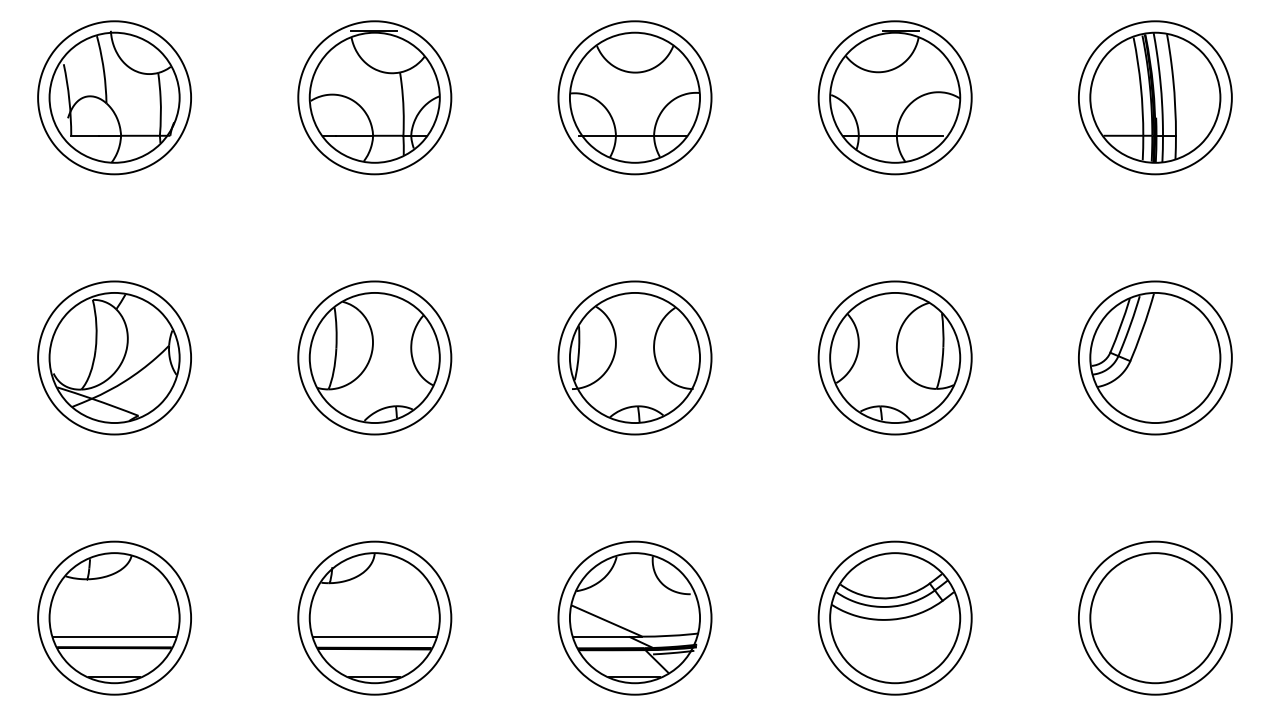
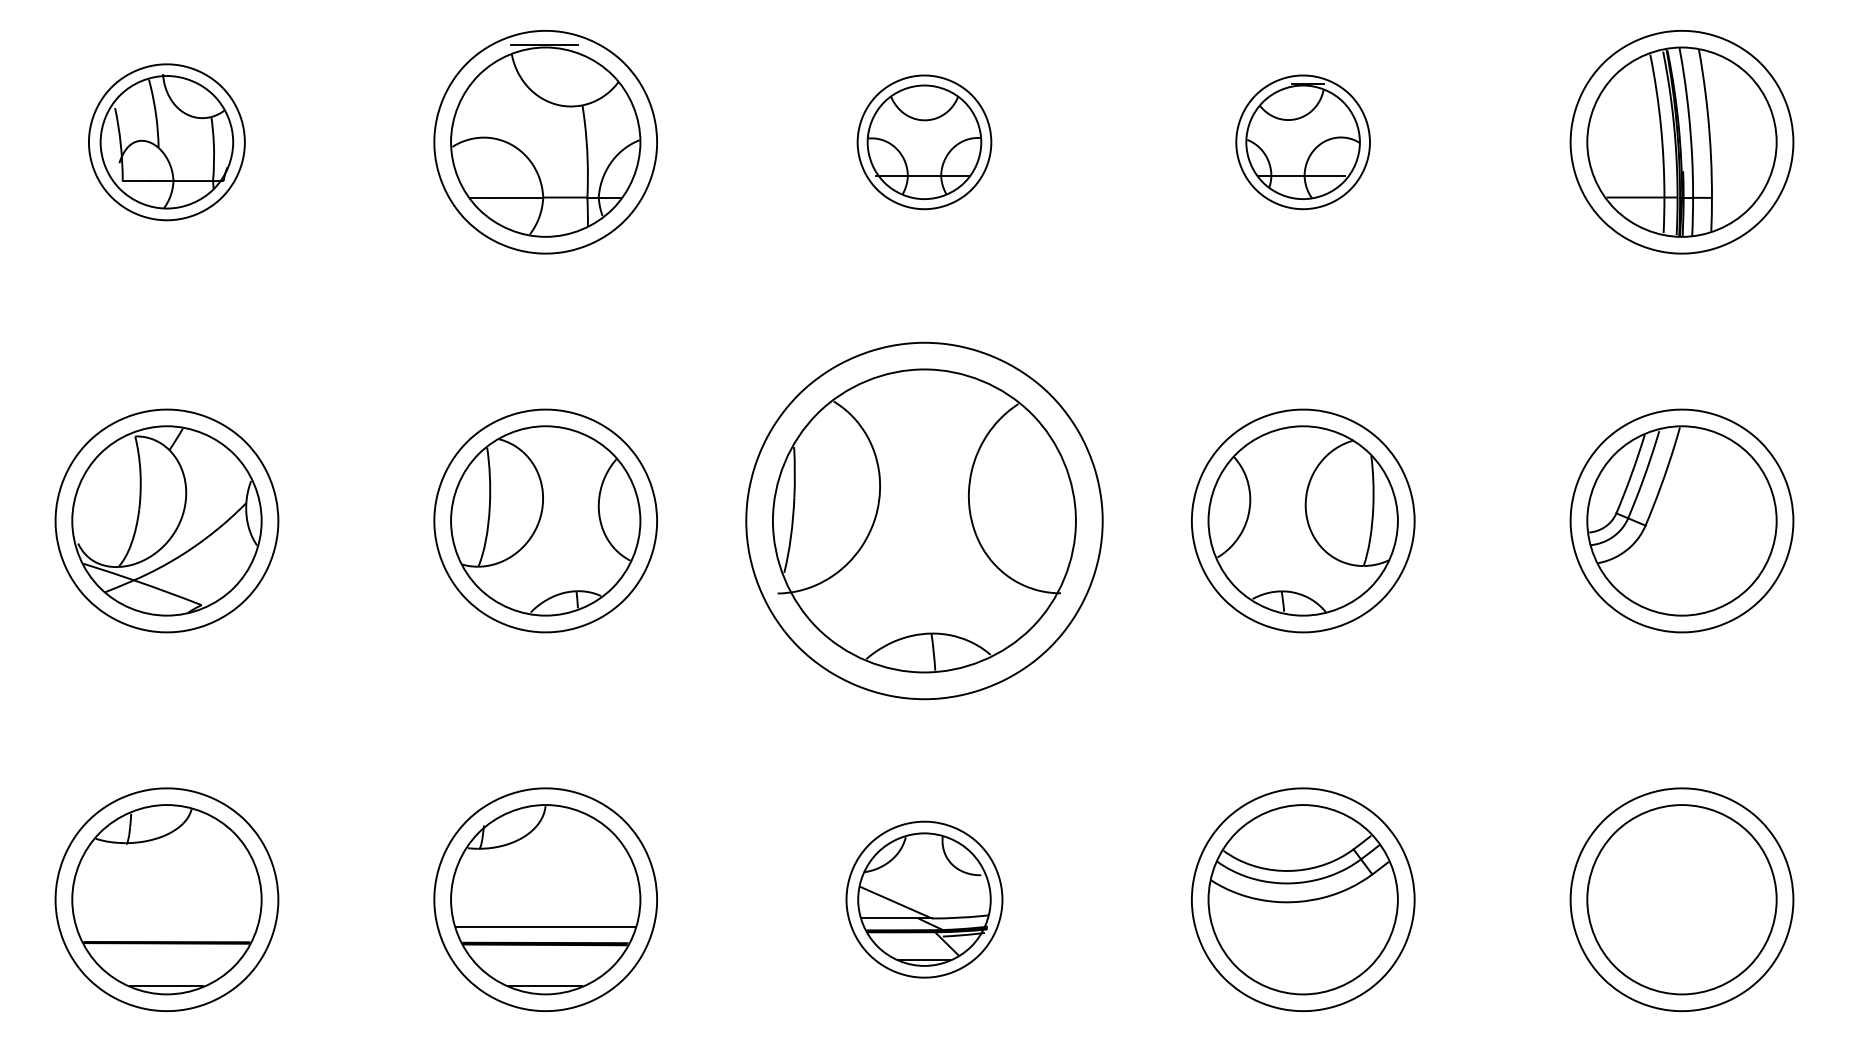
part: (114, 97) -> (166, 141), size x0.7
part: (634, 97) -> (923, 141), size x0.6
part: (894, 97) -> (1302, 141), size x0.6
part: (634, 357) -> (923, 520), size x1.6
part: (634, 617) -> (923, 898), size x0.7
line: (114, 636) -> (166, 926), removed

